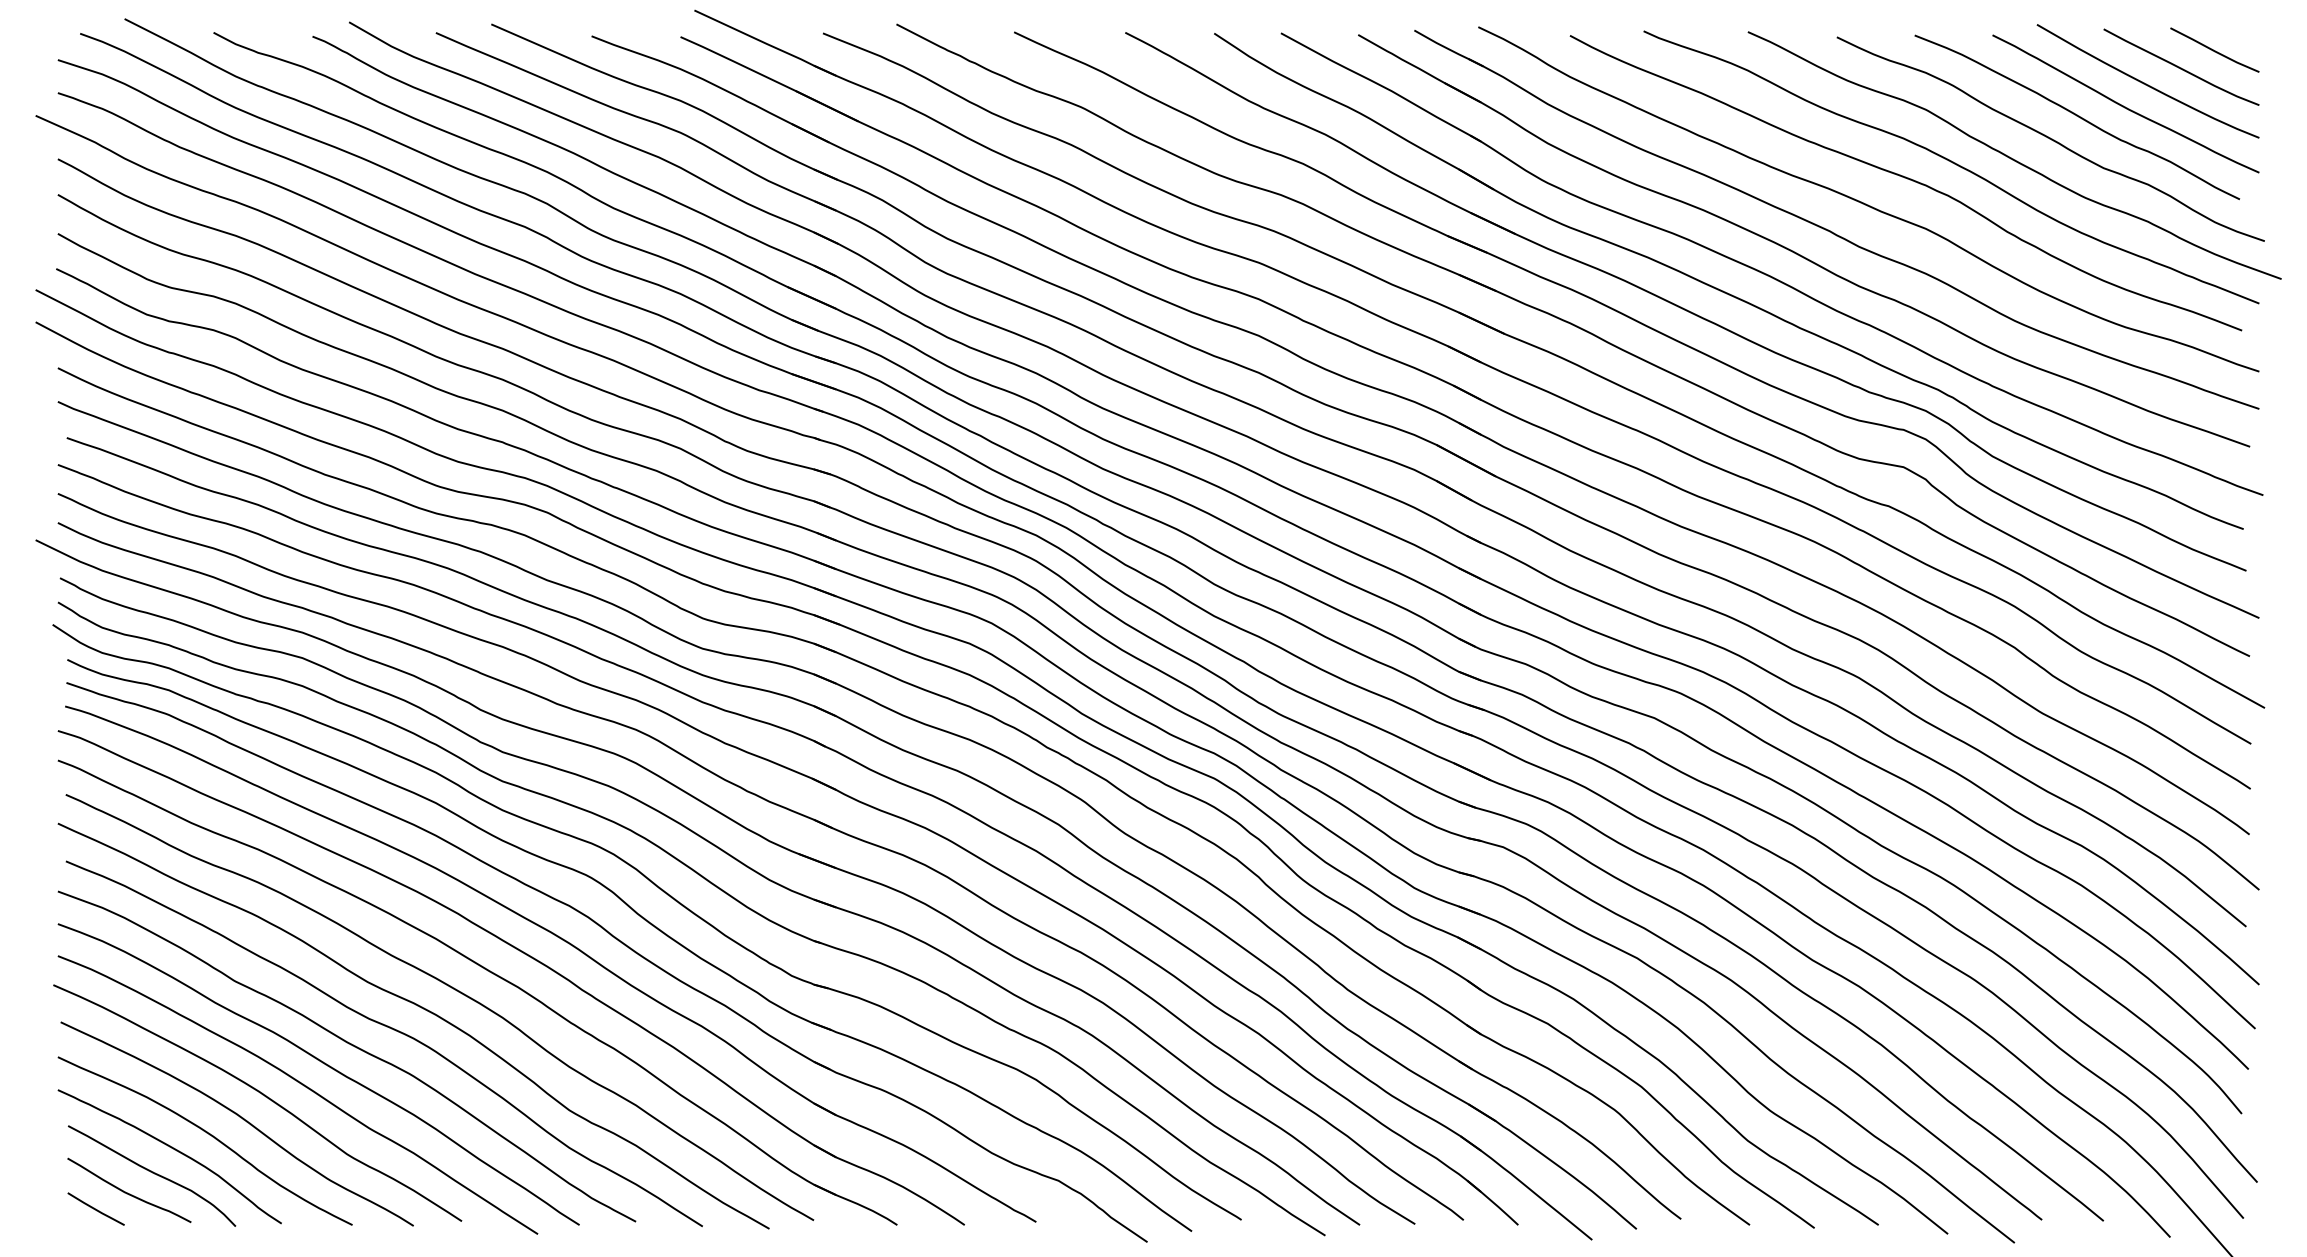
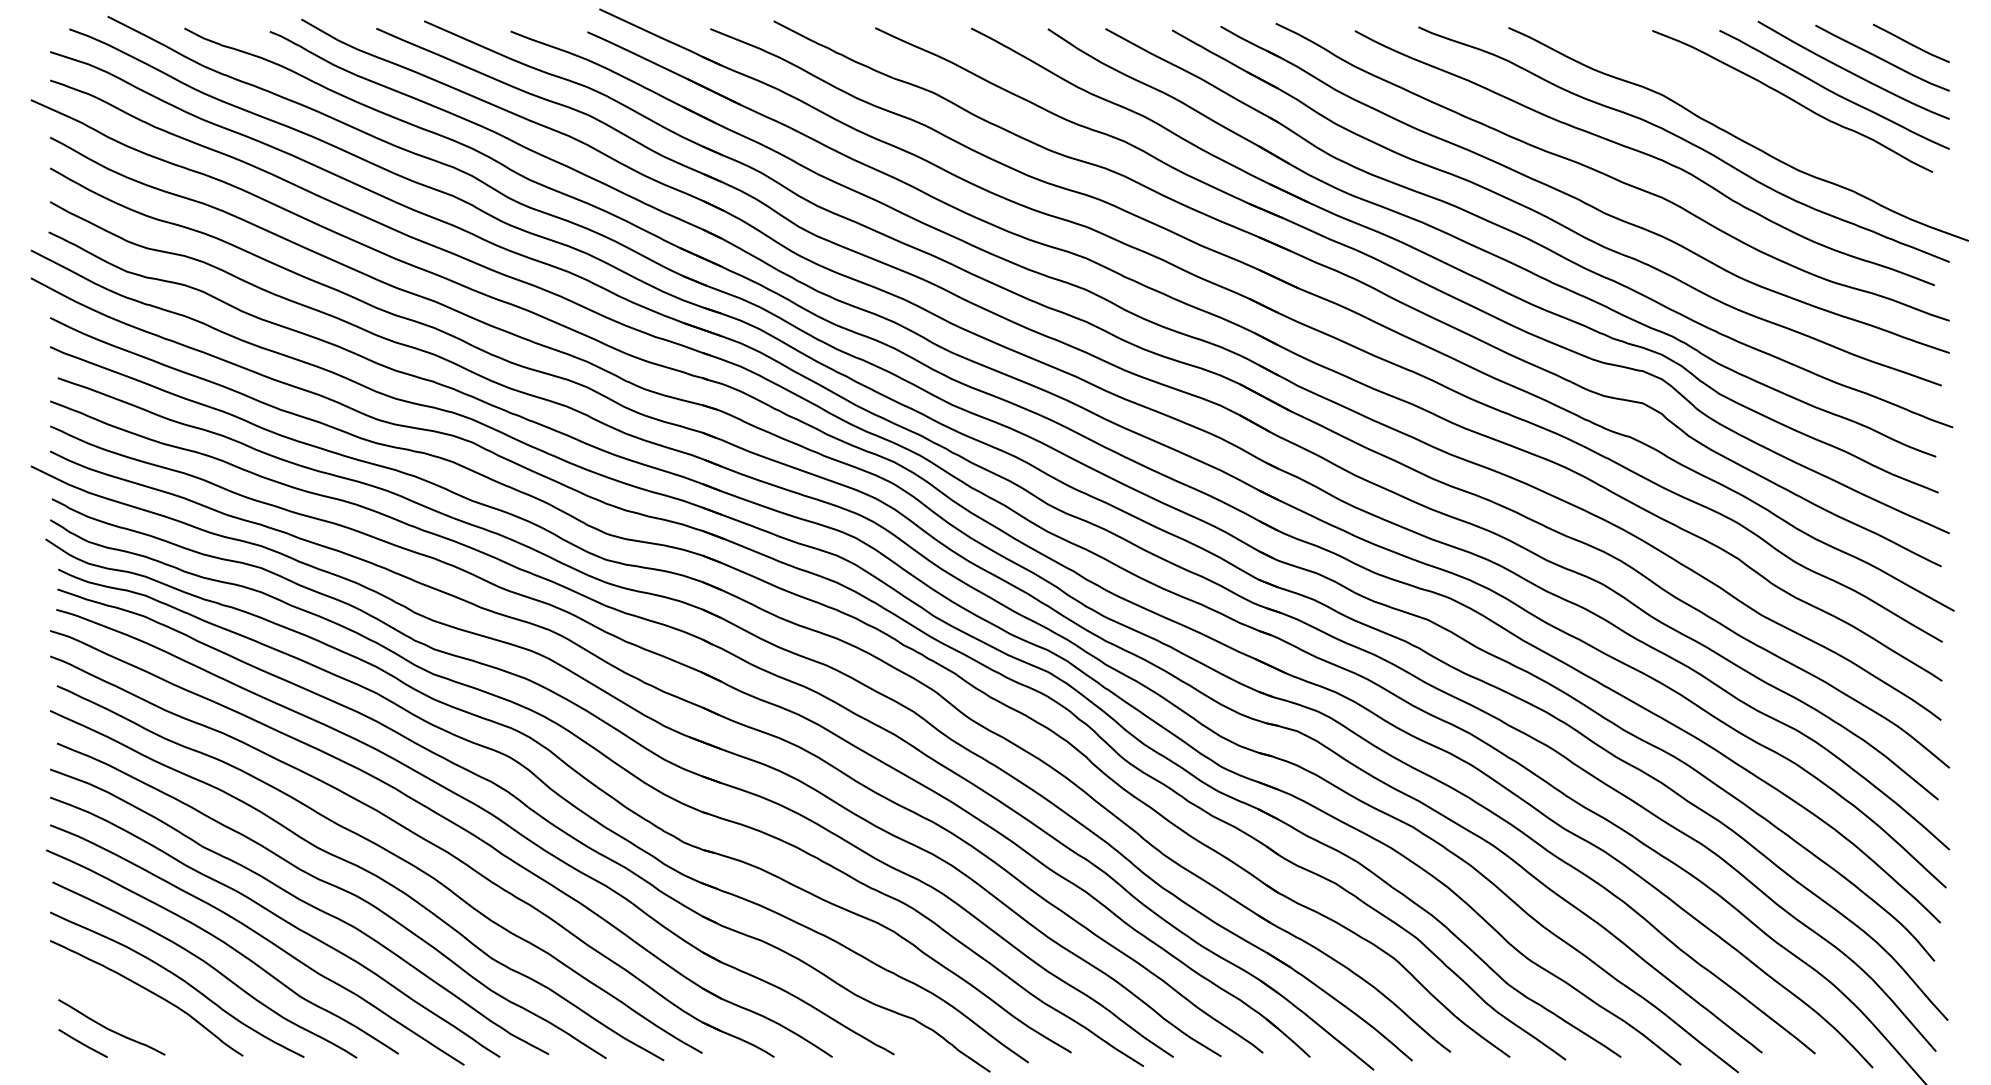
curve: (2050, 138) -> (1769, 119), removed
curve: (151, 1173) -> (130, 1012), removed

